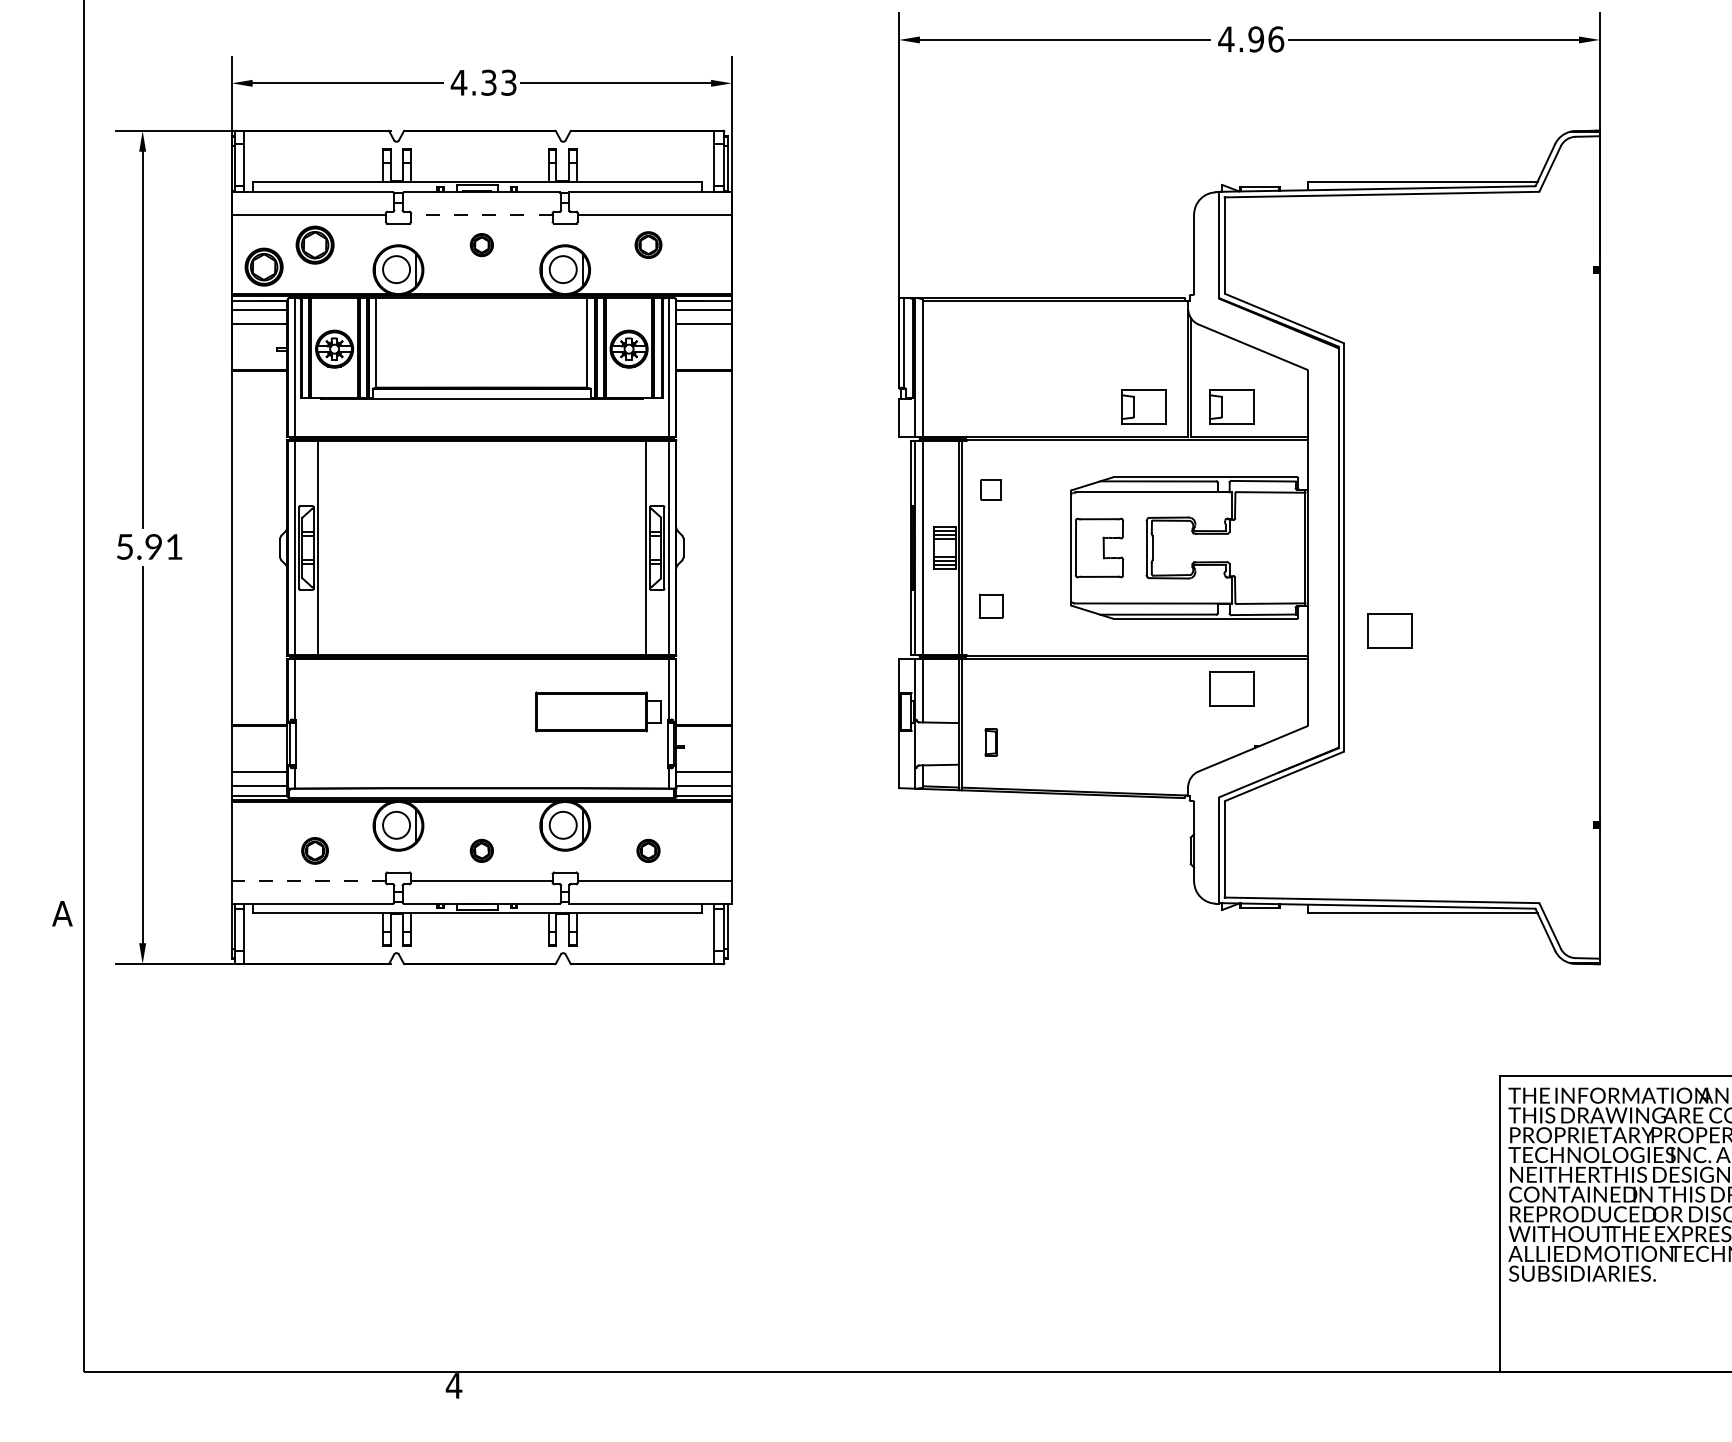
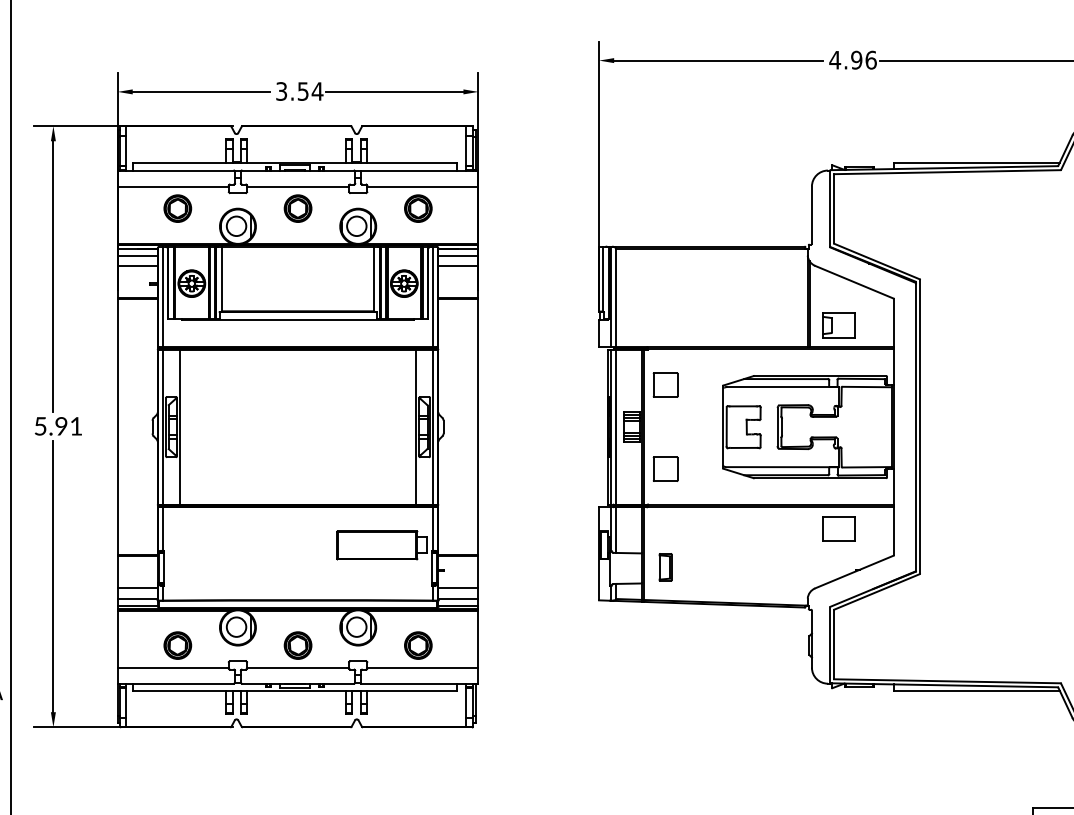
text: (483, 82) -> (299, 91), 4.33 -> 3.54
line: (481, 214) -> (297, 186), dashed -> solid
part: (481, 244) -> (297, 208), size x1.67
part: (648, 244) -> (418, 208), size x1.43
part: (263, 266) -> (140, 224), removed
part: (1143, 406) -> (775, 325), removed
part: (990, 489) -> (665, 384), size x1.67
part: (990, 605) -> (665, 468), size x1.43
part: (1389, 630) -> (952, 486), removed
part: (991, 742) -> (665, 567), size x1.43
part: (314, 850) -> (177, 645), size x1.43
part: (481, 850) -> (297, 645), size x1.67
part: (648, 850) -> (418, 645), size x1.67
line: (308, 881) -> (173, 667), dashed -> solid

